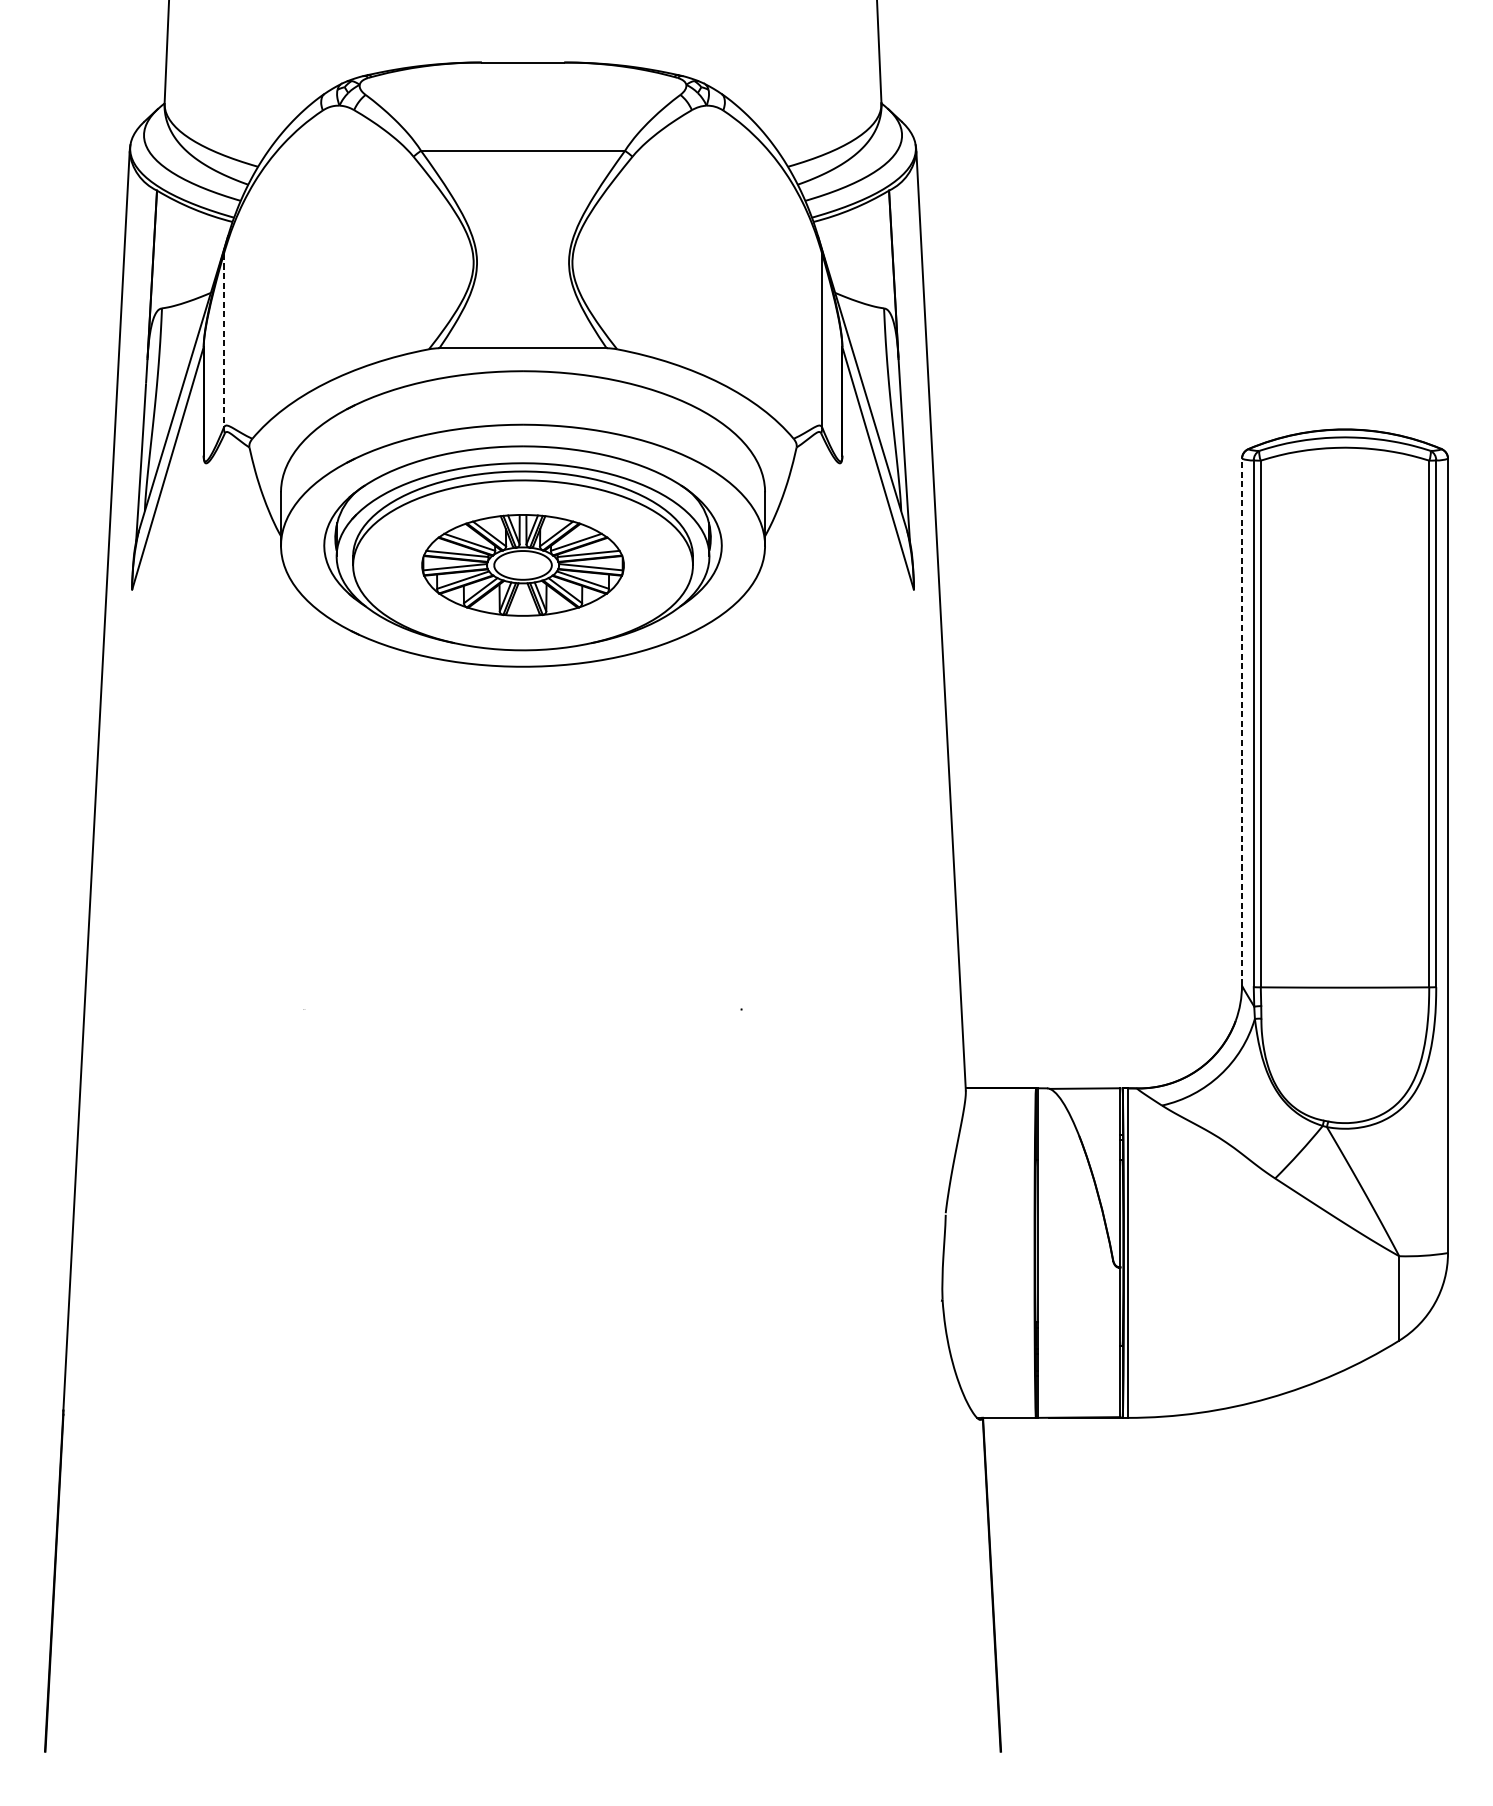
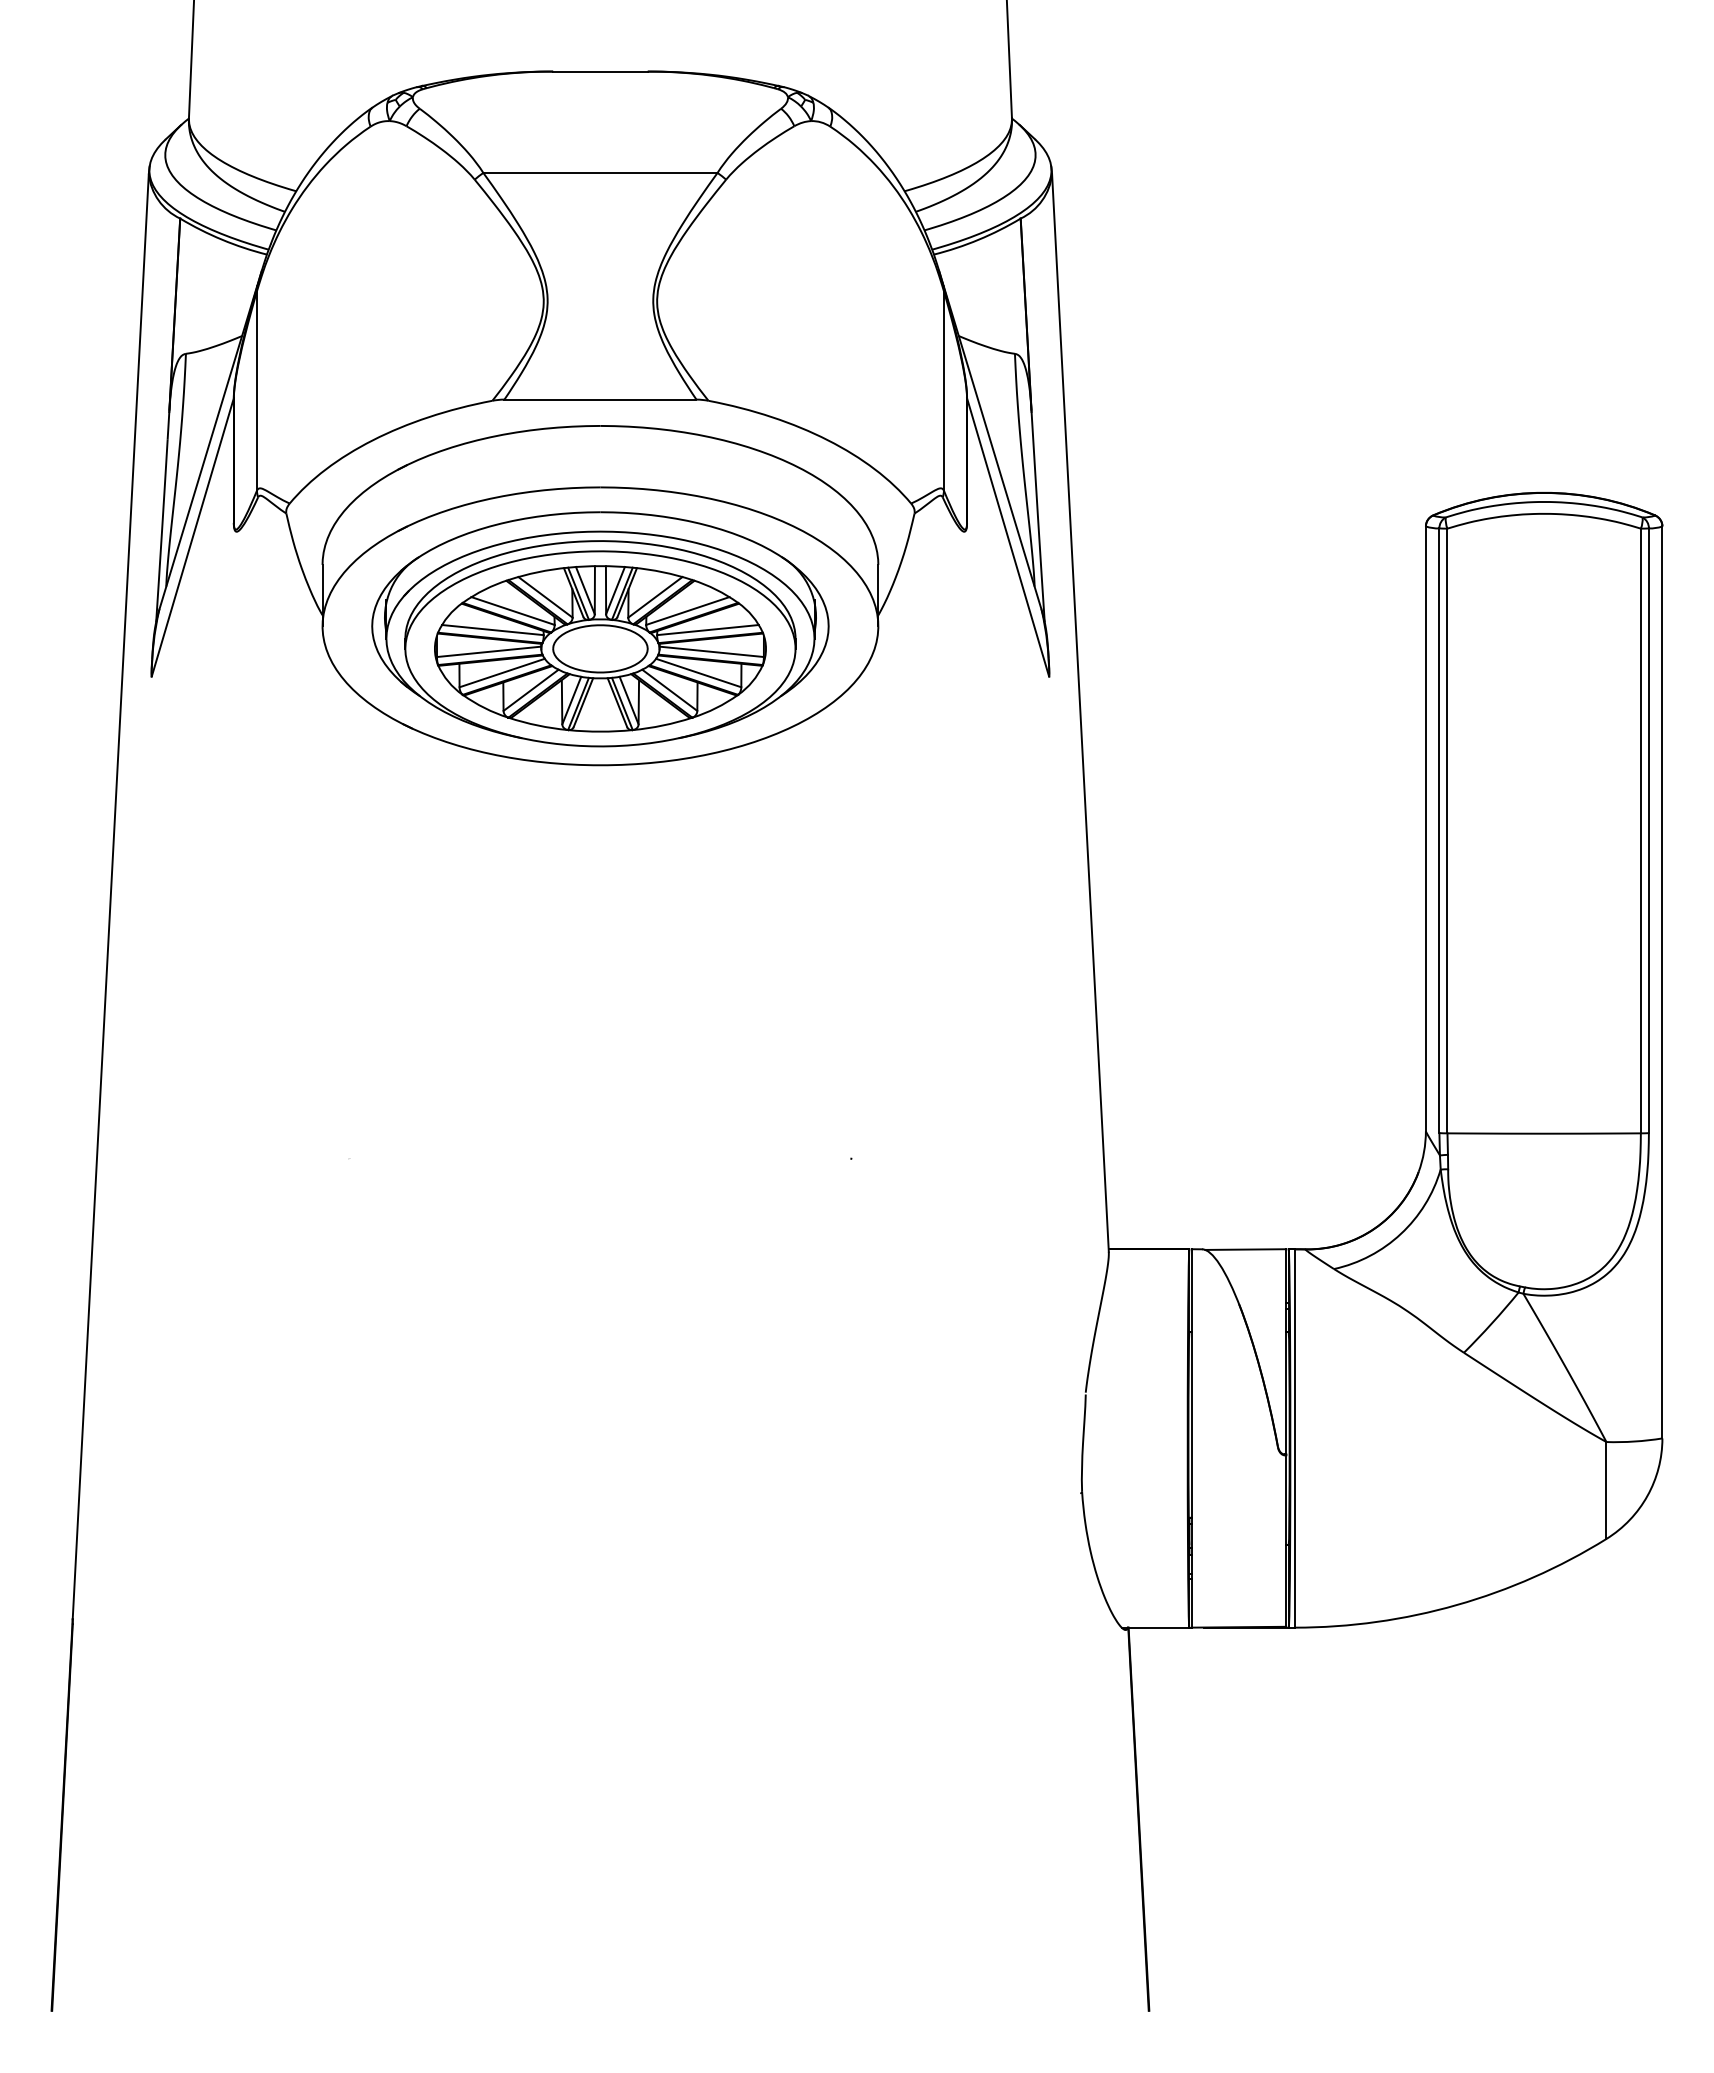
line: (223, 340) -> (256, 390), dashed -> solid
part: (523, 565) -> (600, 648), size x1.43
line: (1241, 721) -> (1425, 828), dashed -> solid

